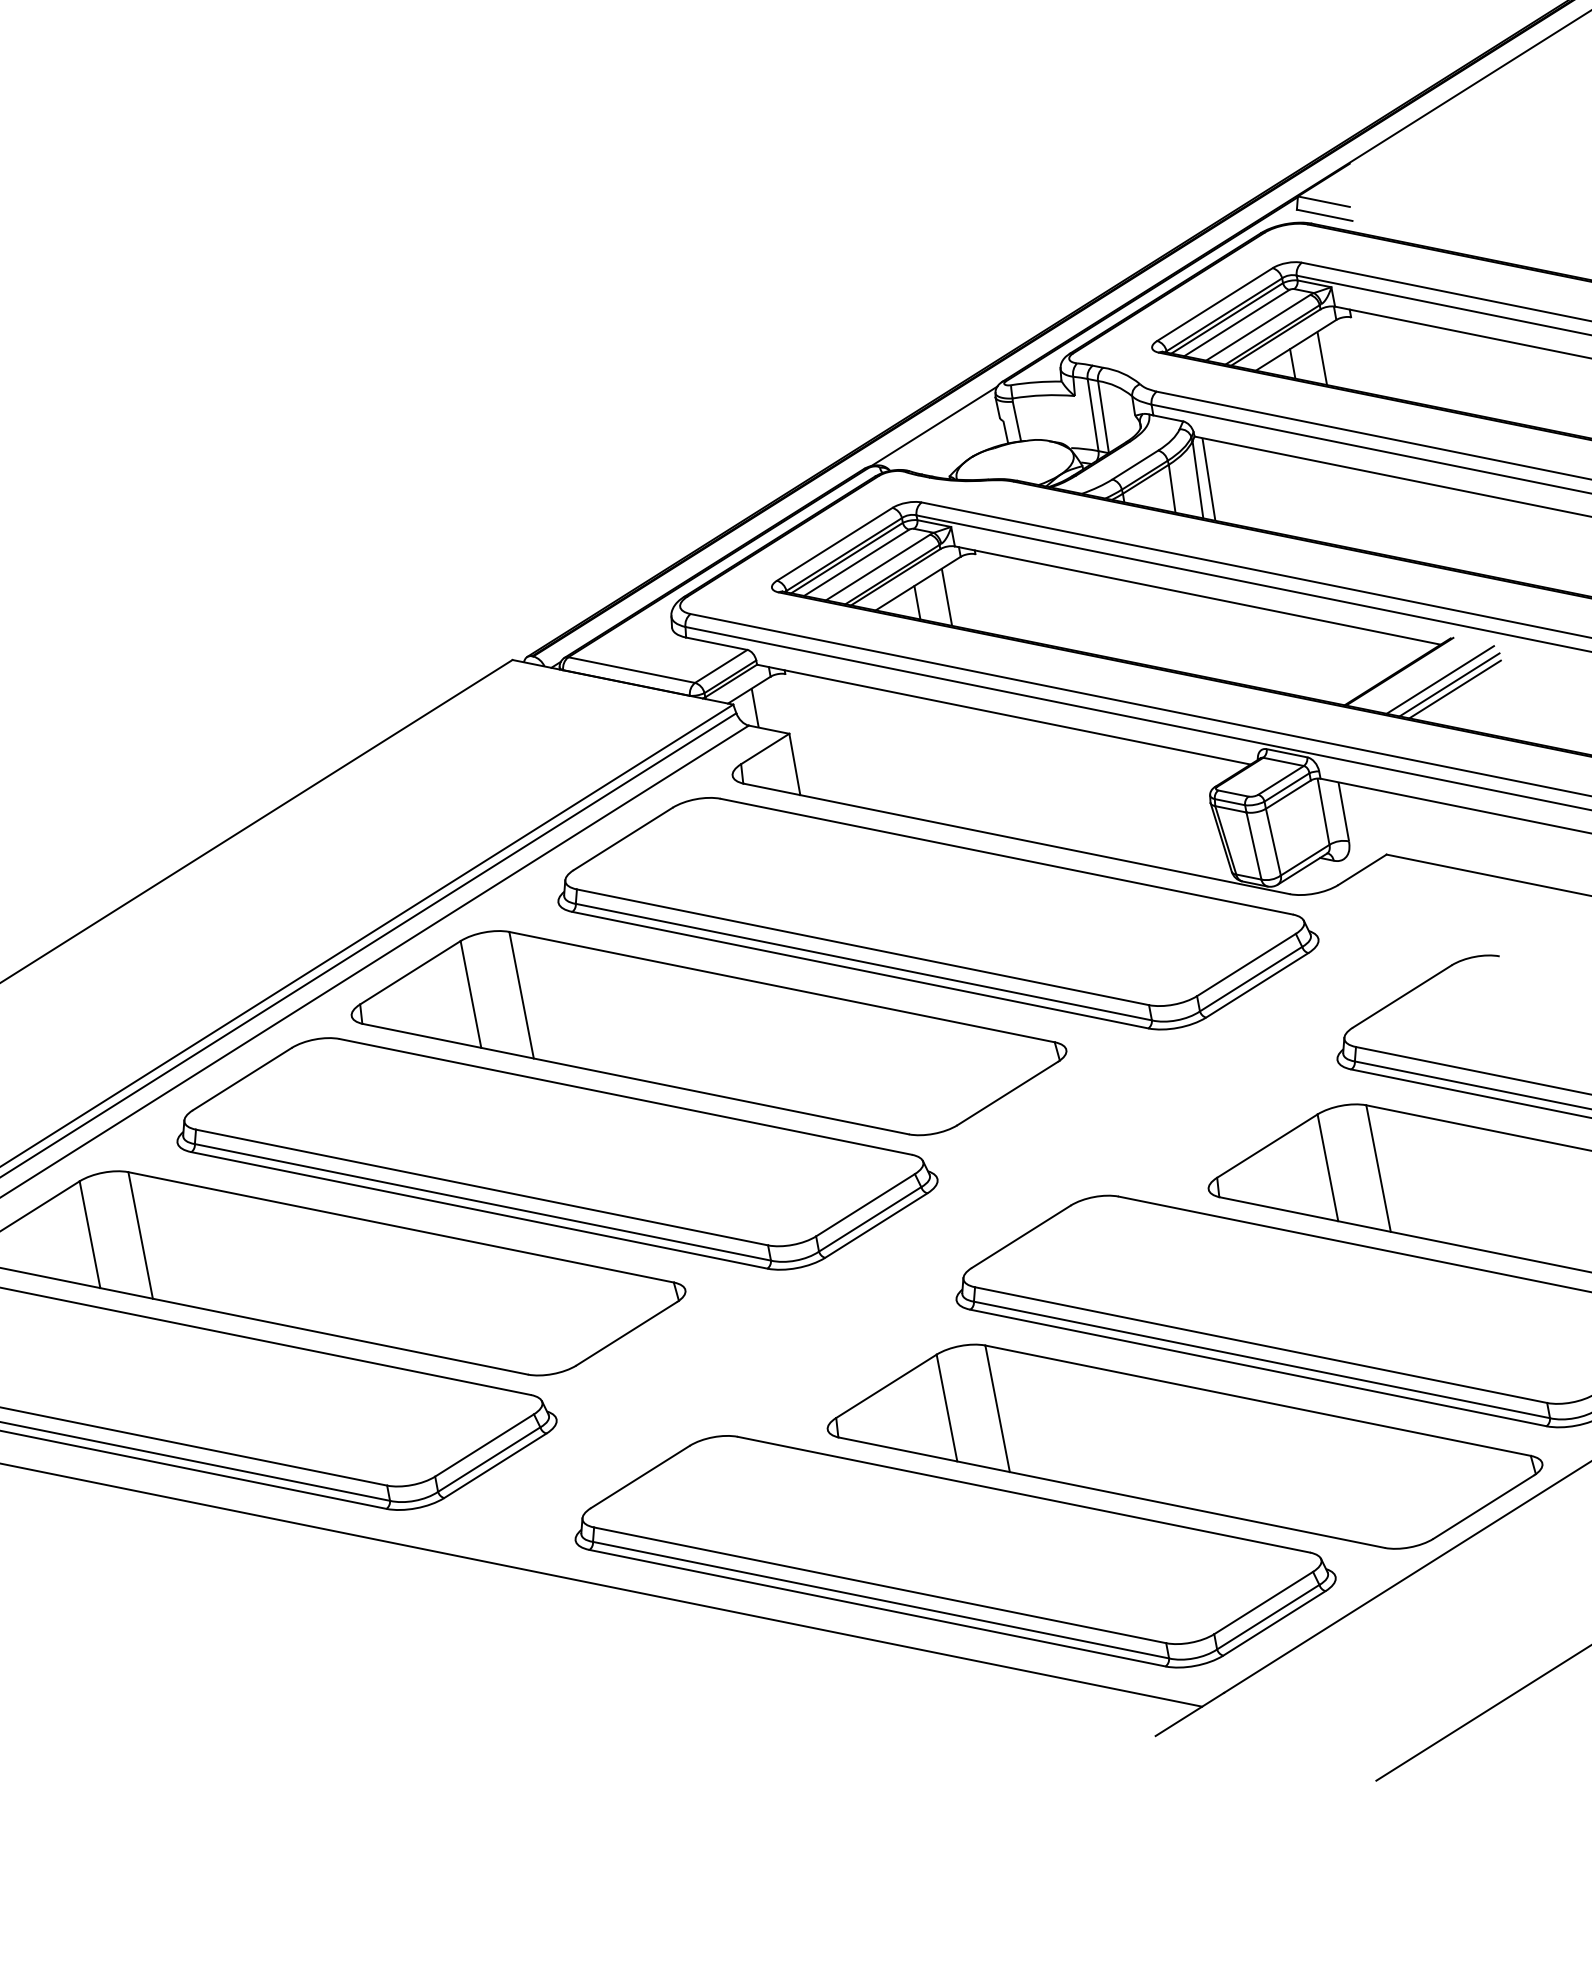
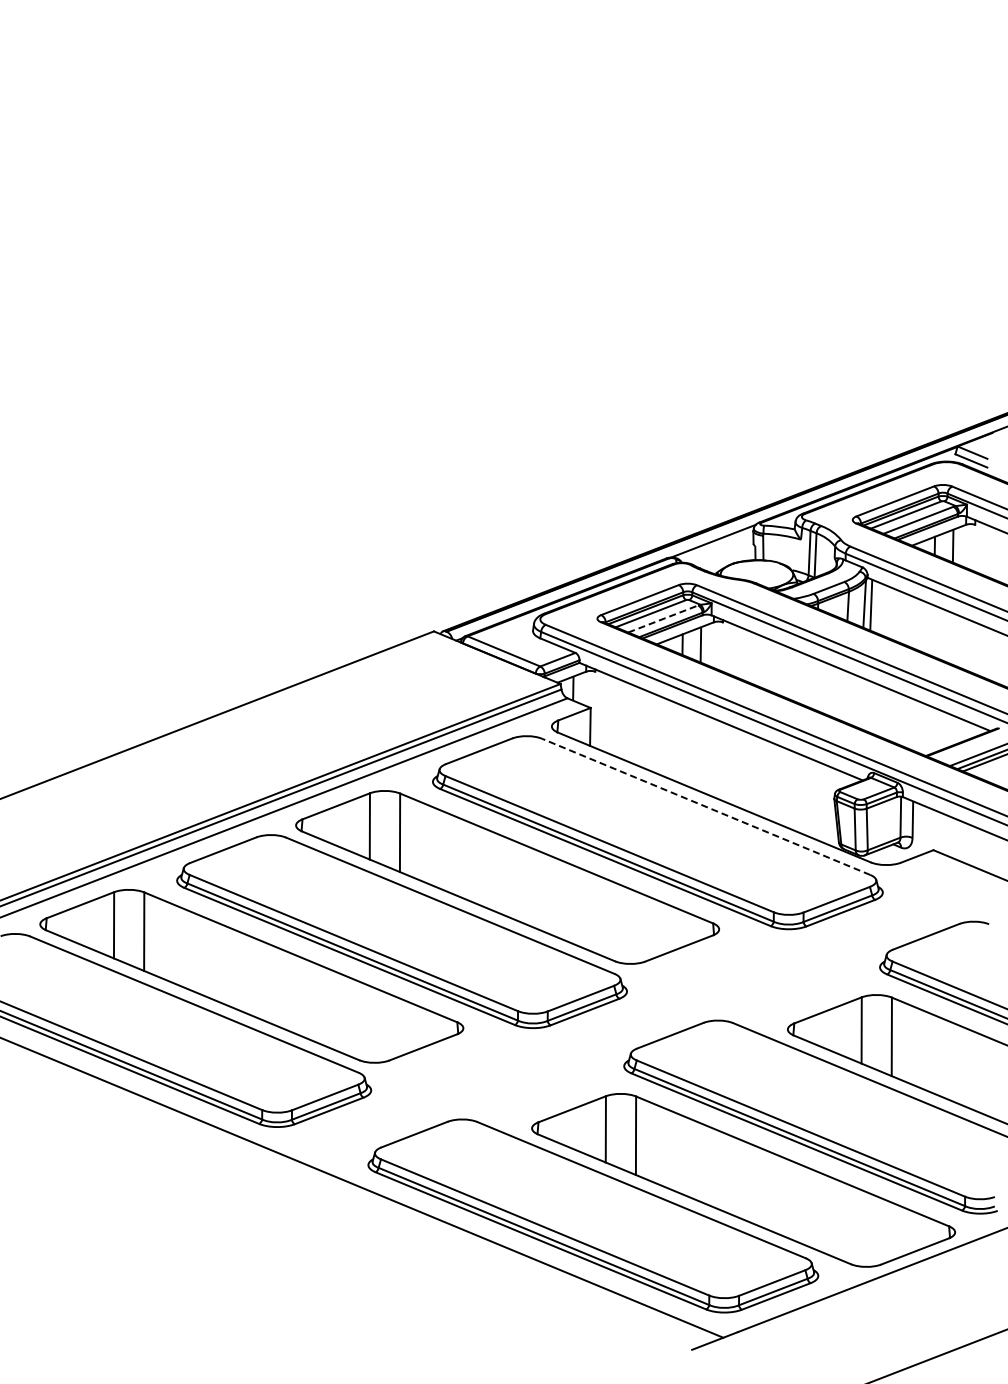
line: (878, 566) -> (663, 618), solid -> dashed
line: (1007, 855) -> (706, 806), solid -> dashed

